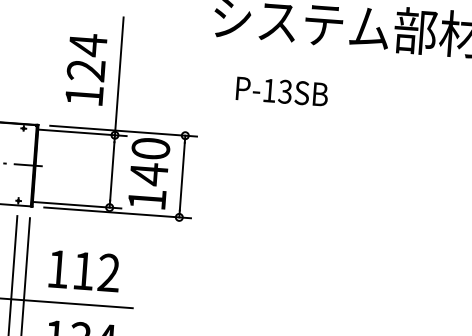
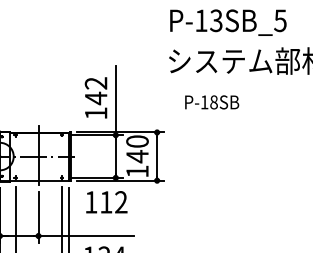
text: (86, 56) -> (95, 90), 124 -> 142
text: (284, 91) -> (213, 102), P-13SB -> P-18SB
text: (84, 271) -> (106, 202), moved

